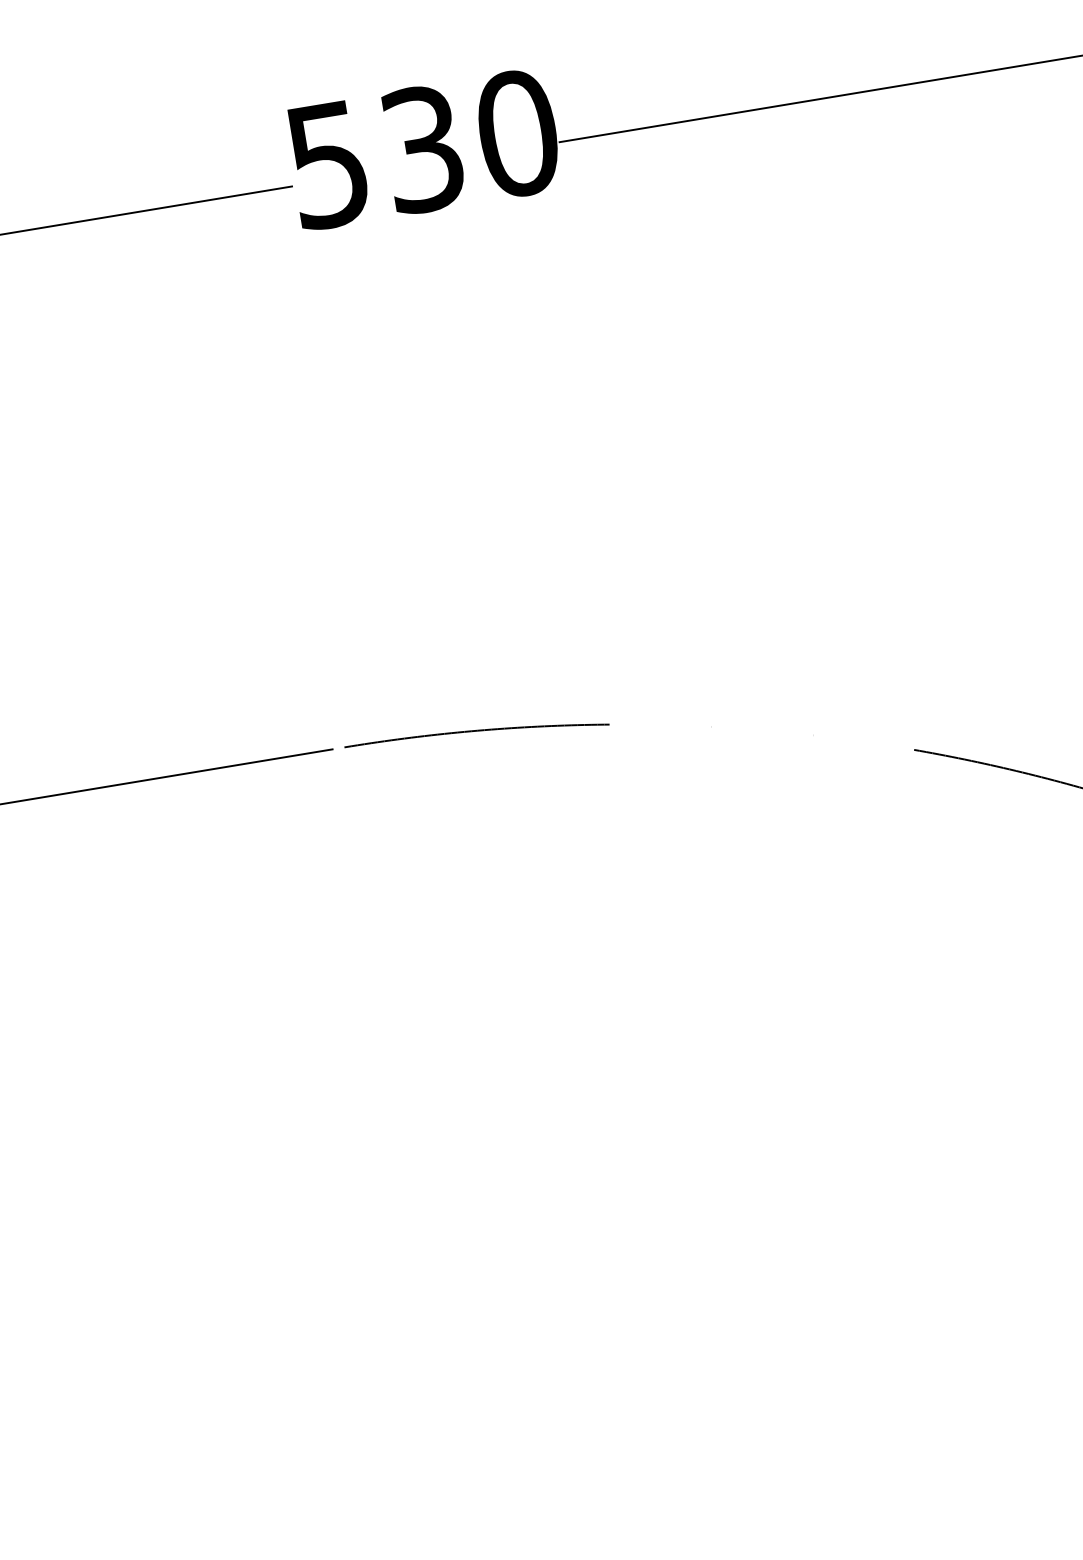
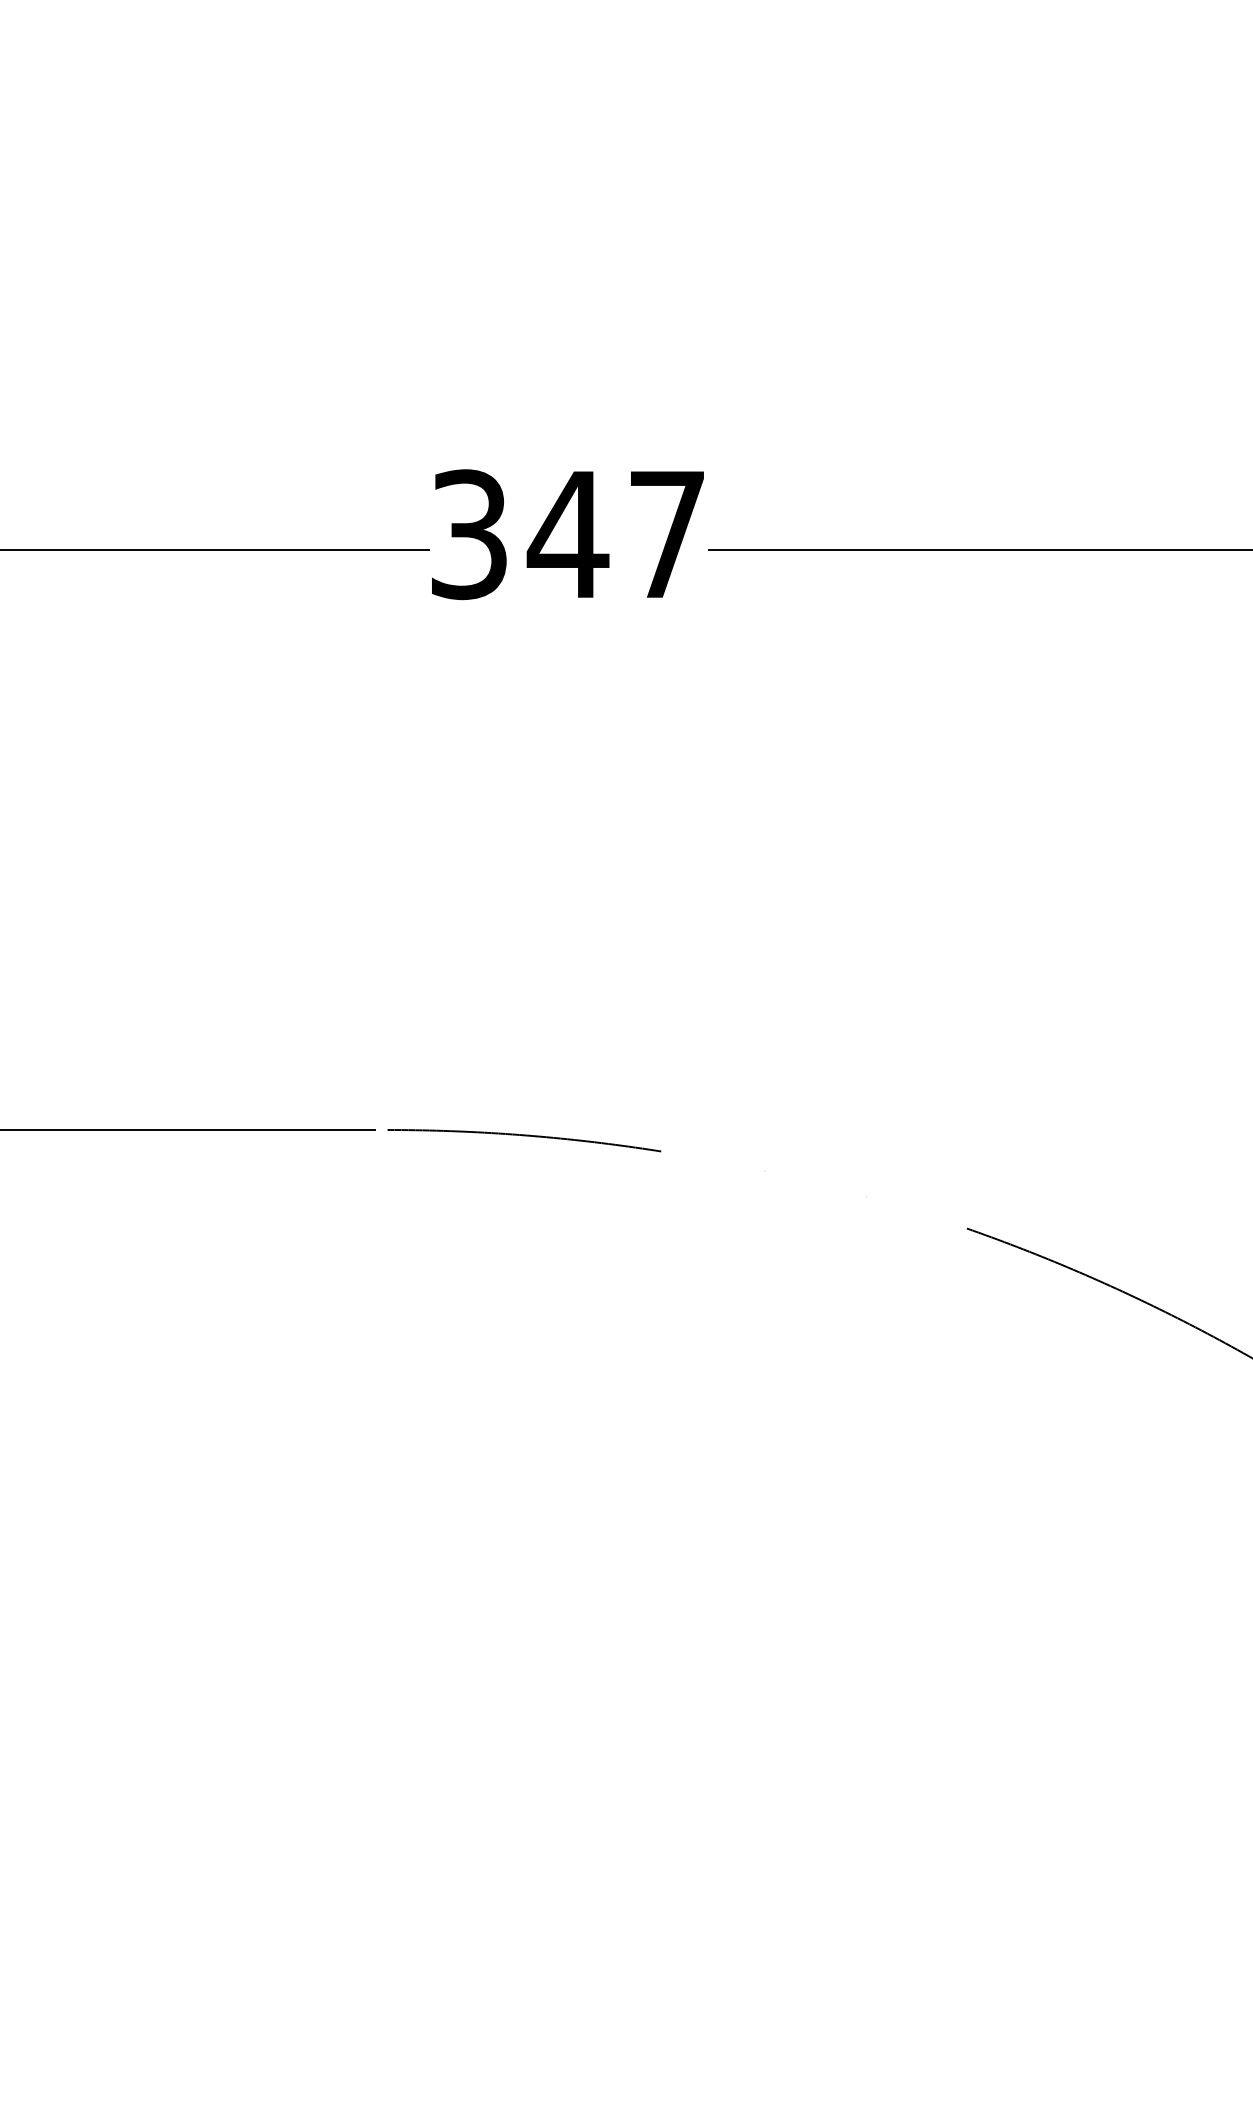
text: (424, 148) -> (569, 534), 530 -> 347

